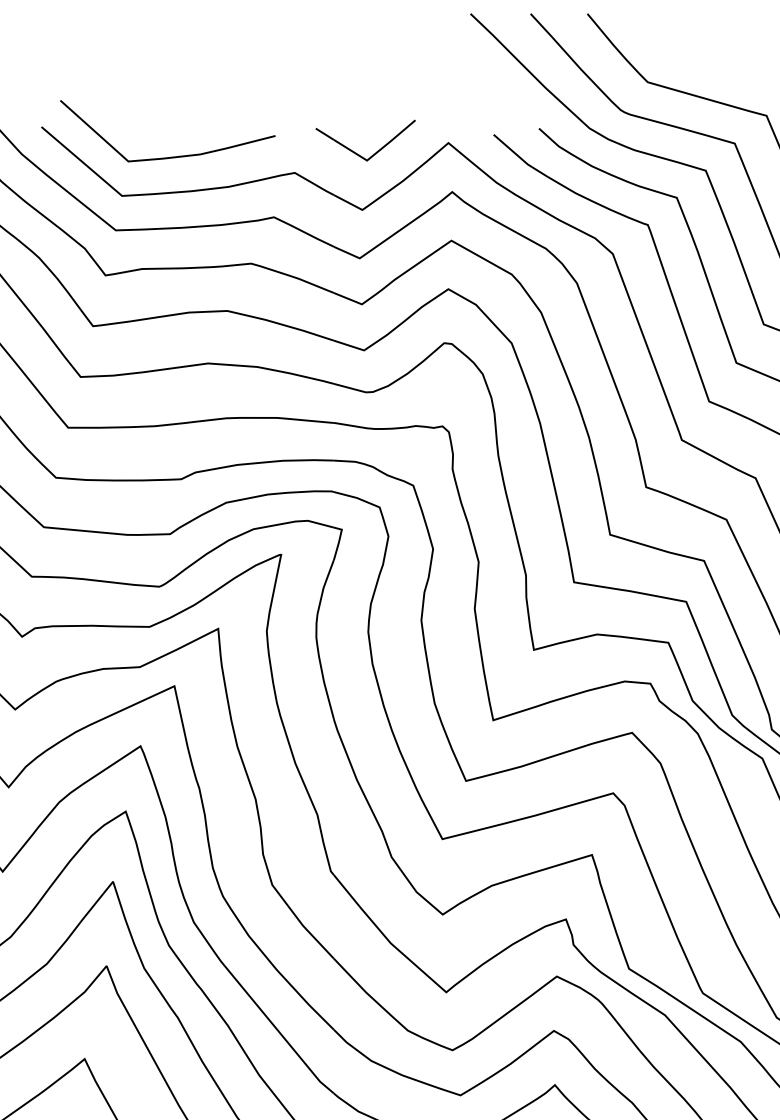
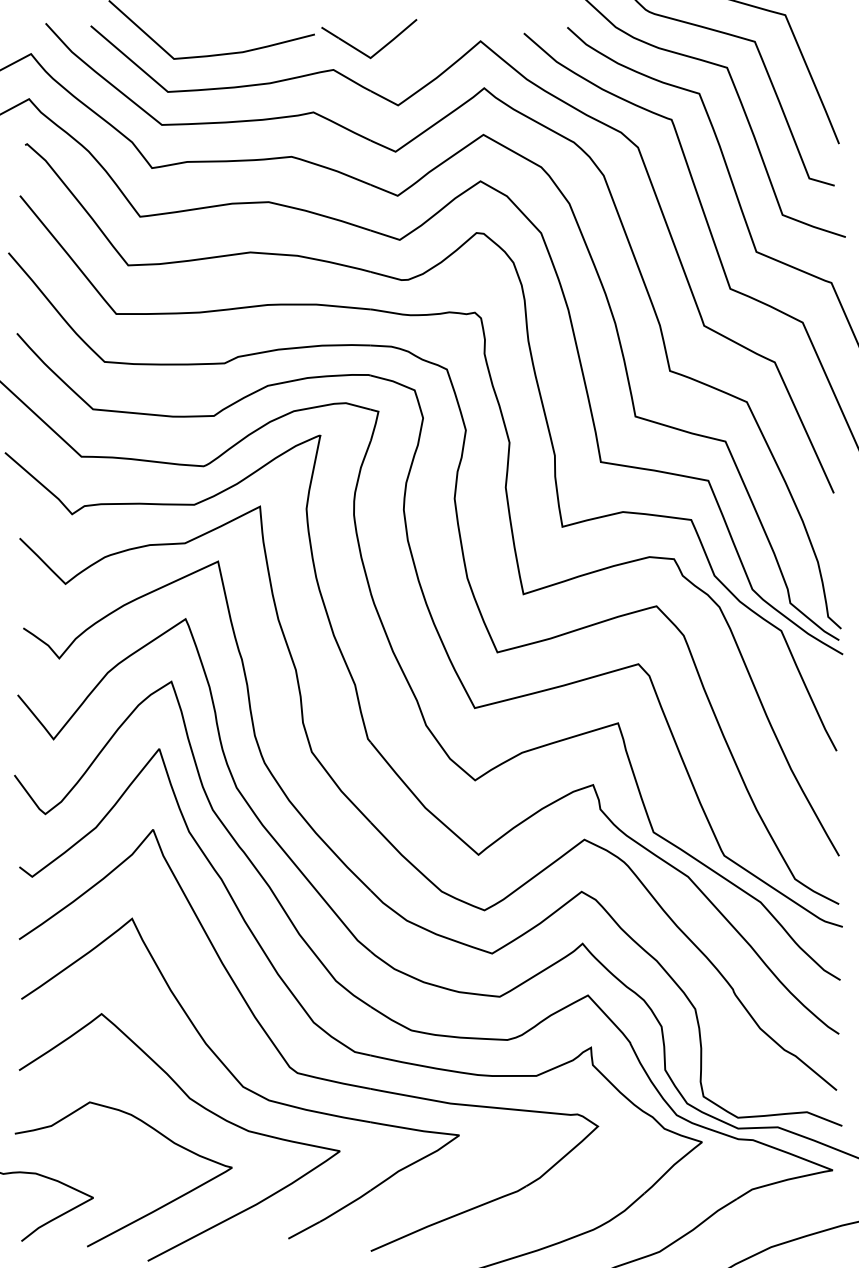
part: (358, 153) -> (362, 51), moved

